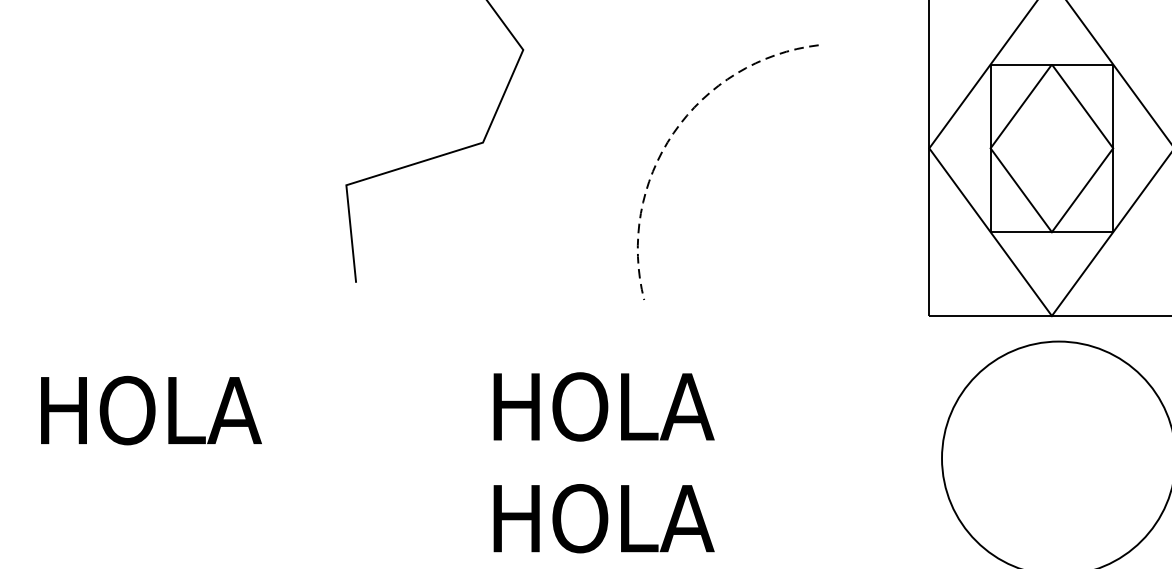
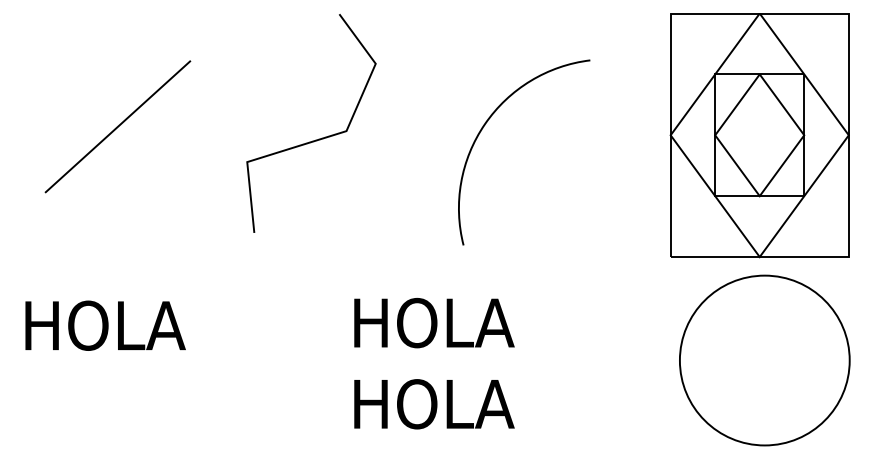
arc: (674, 133) -> (485, 124), dashed -> solid
line: (167, 136) -> (117, 126), added

